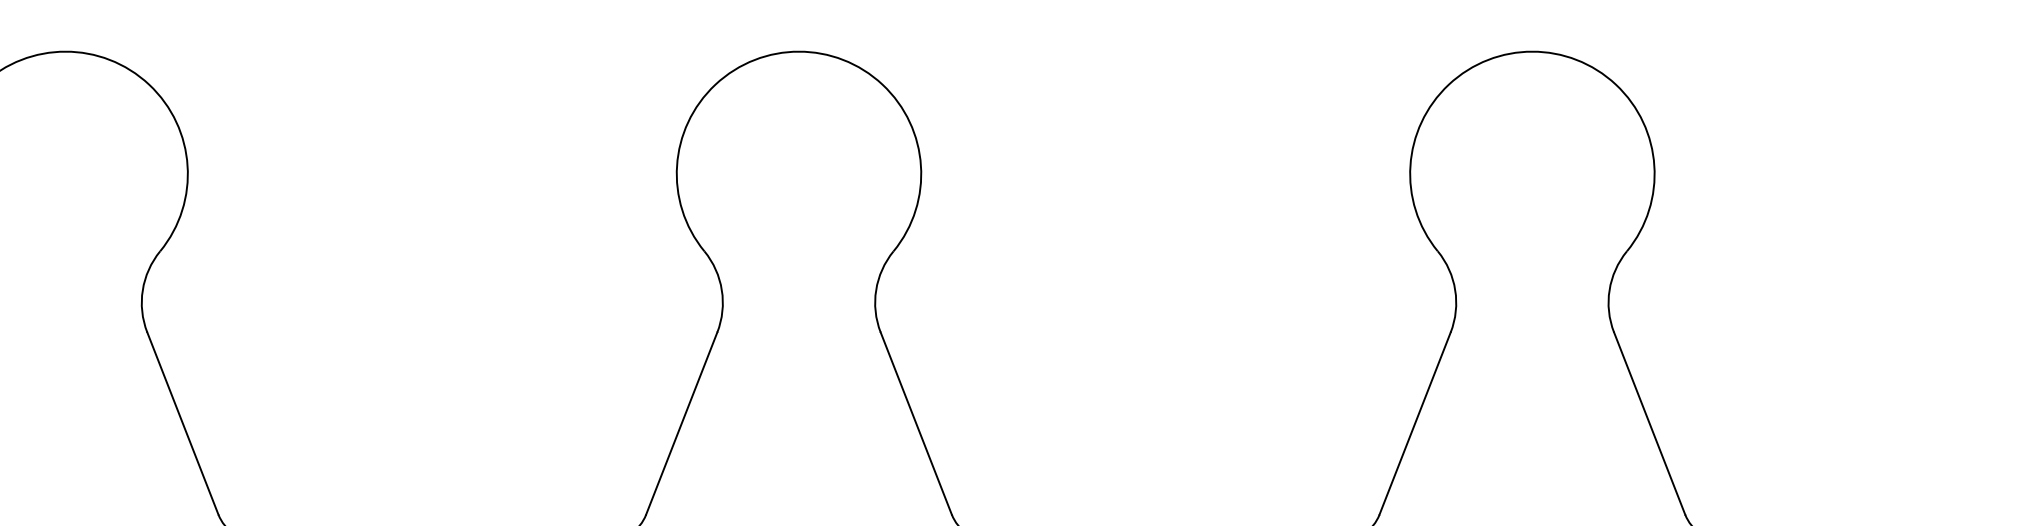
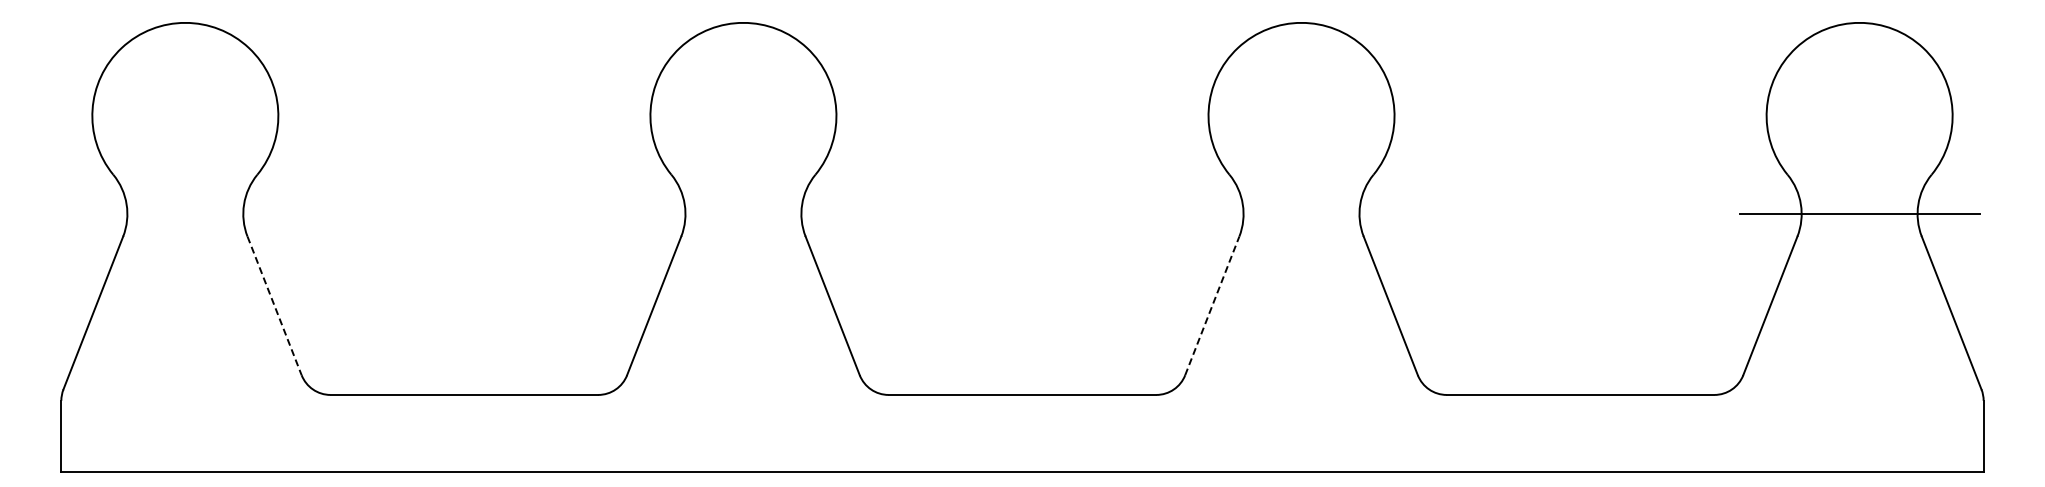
line: (1415, 423) -> (1212, 305), solid -> dashed
line: (182, 424) -> (274, 306), solid -> dashed

